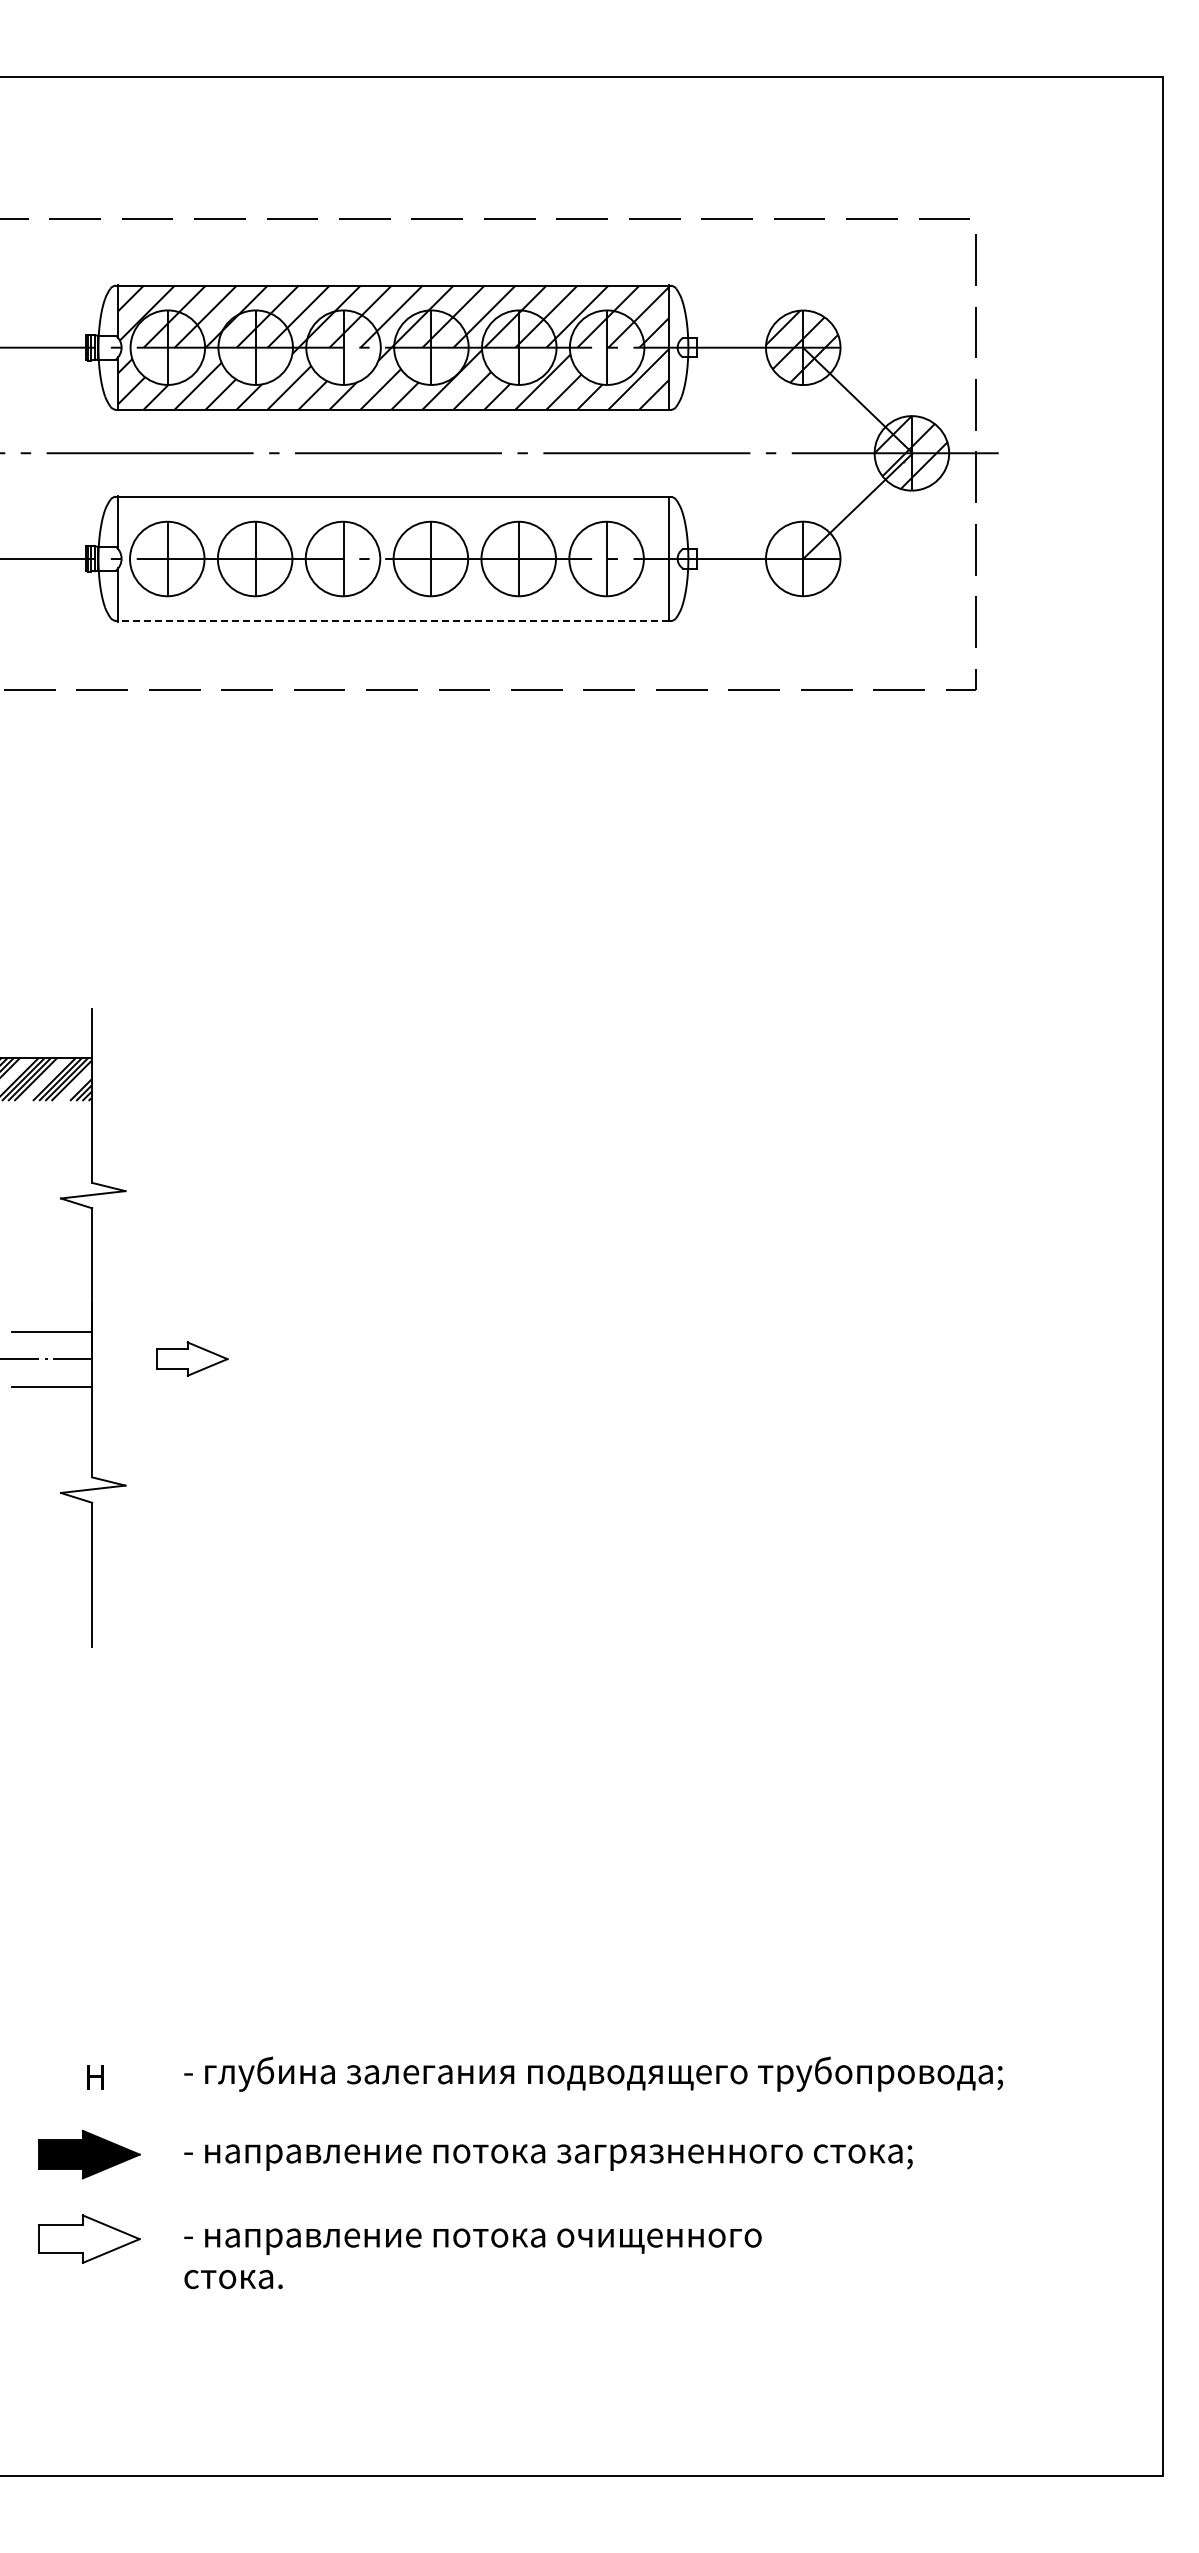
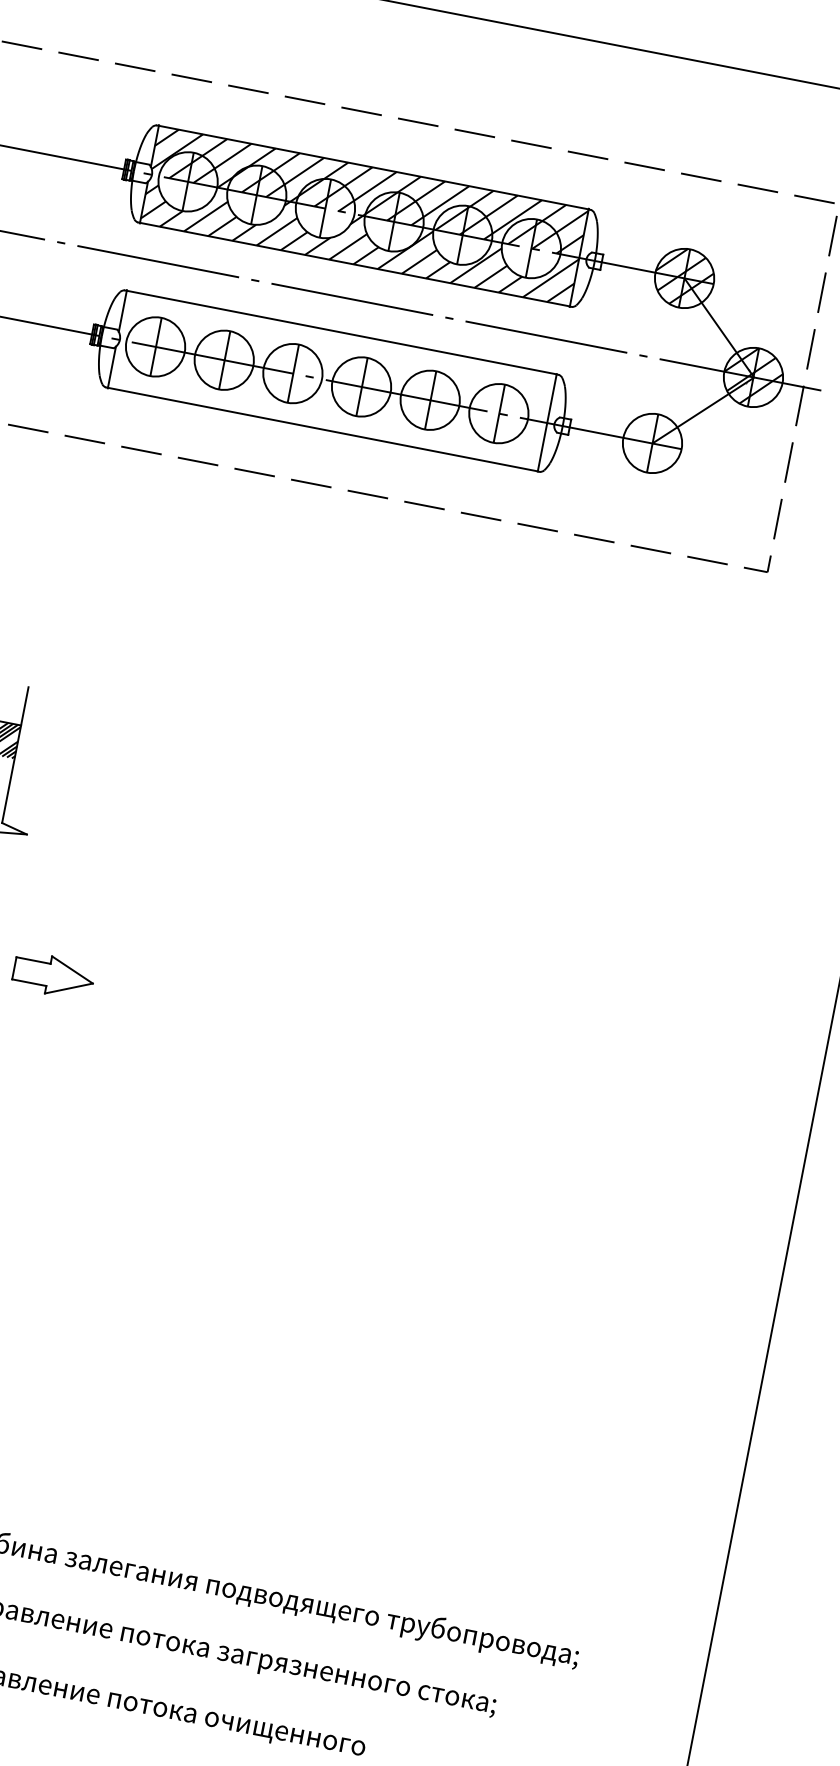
line: (392, 620) -> (322, 429), dashed -> solid
part: (192, 1358) -> (53, 975), size x1.43

